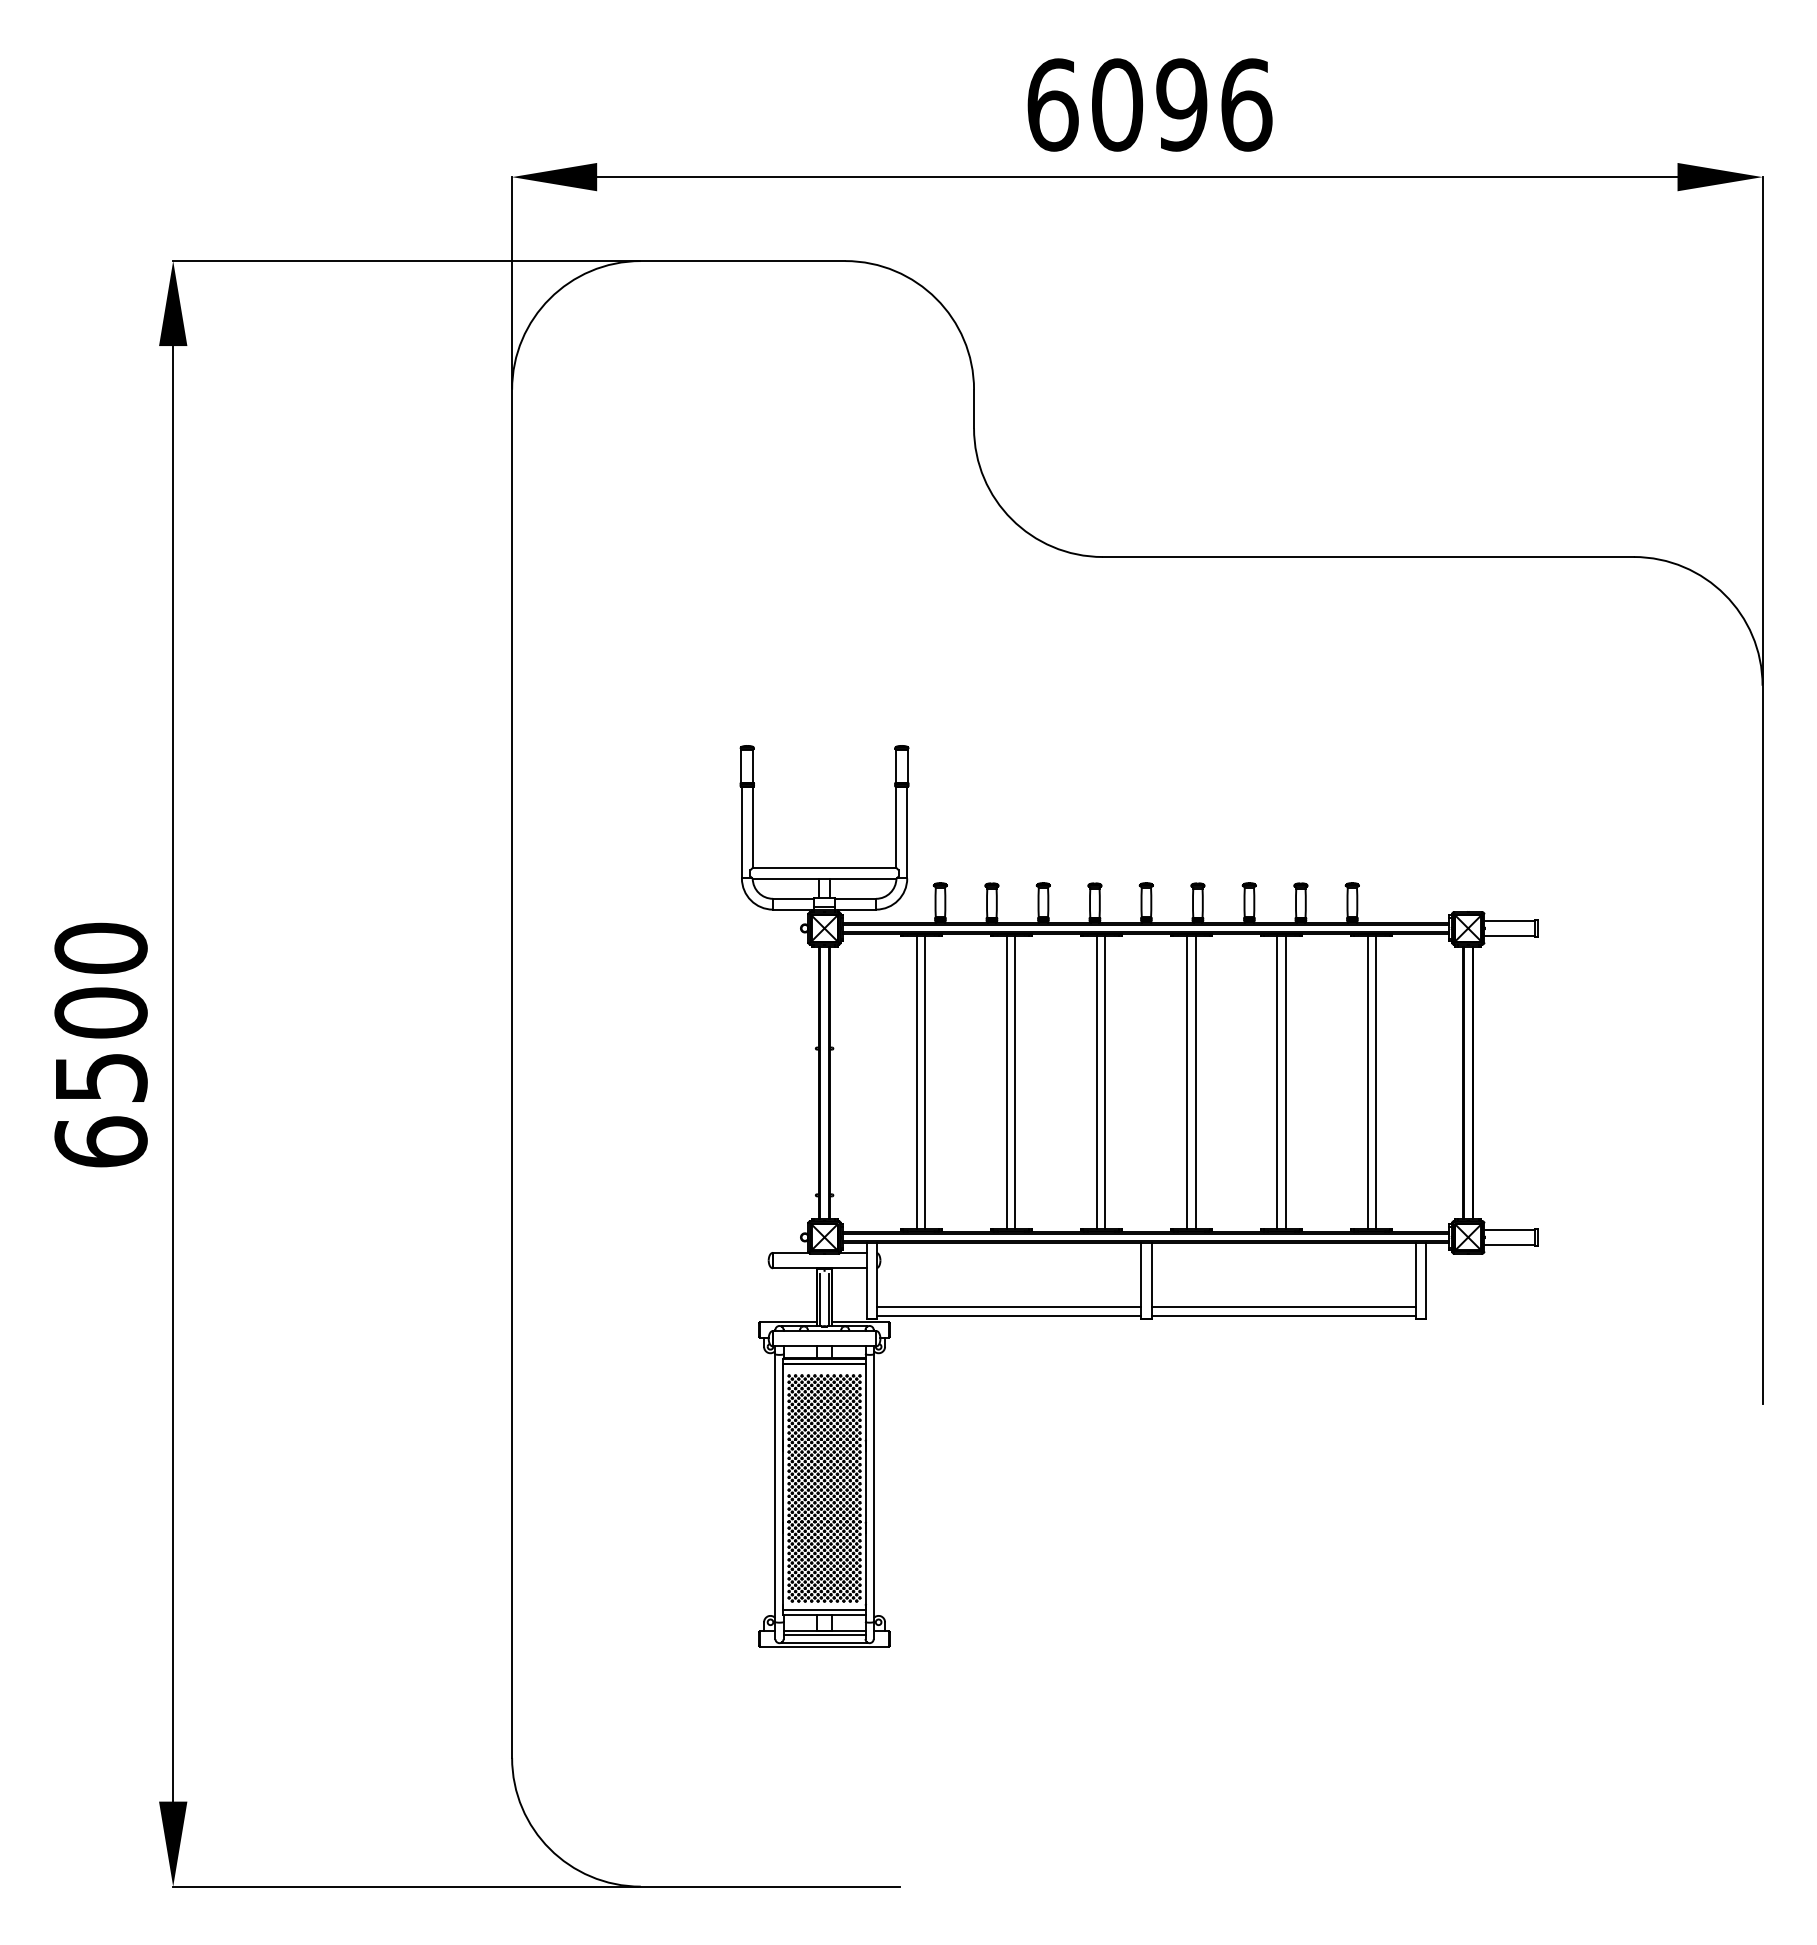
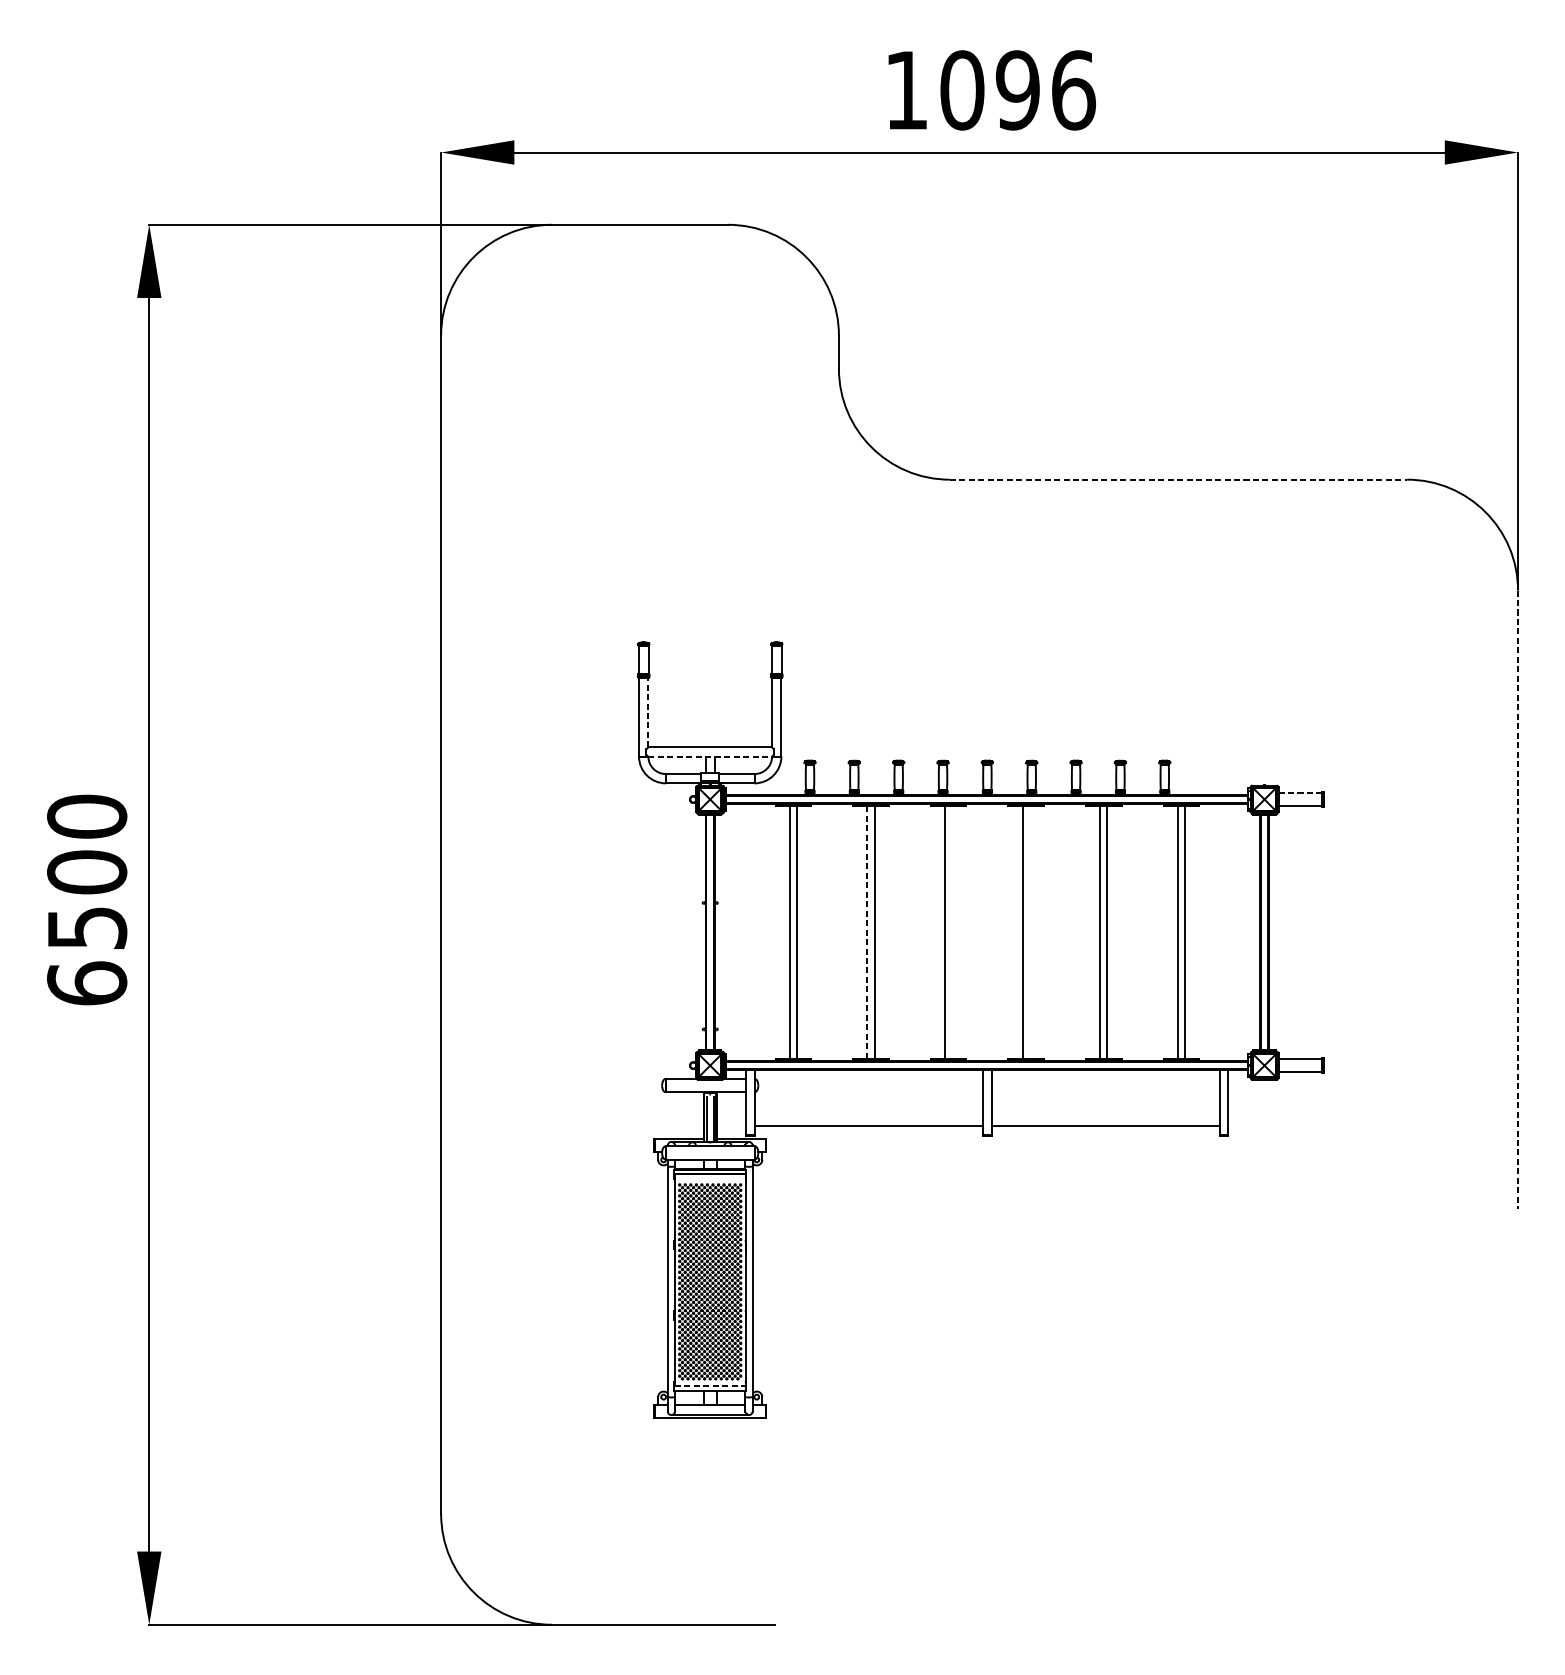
text: (1052, 104) -> (906, 89), 6096 -> 1096
line: (1368, 557) -> (1178, 480), solid -> dashed
line: (752, 827) -> (648, 712), solid -> dashed
line: (824, 878) -> (710, 756), solid -> dashed
line: (1510, 920) -> (1300, 792), solid -> dashed
line: (1762, 1045) -> (1517, 900), solid -> dashed
line: (1007, 1082) -> (867, 932), solid -> dashed
line: (1105, 1082) -> (952, 932), removed
line: (1195, 1082) -> (1029, 932), removed
line: (1008, 1315) -> (868, 1132), removed
line: (1283, 1315) -> (1105, 1132), removed
line: (825, 1609) -> (711, 1386), solid -> dashed
line: (824, 1634) -> (710, 1407), removed

